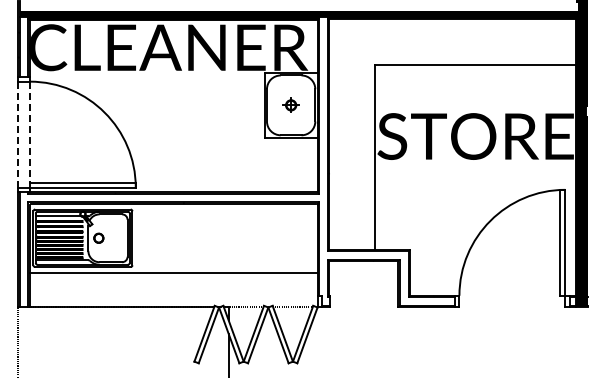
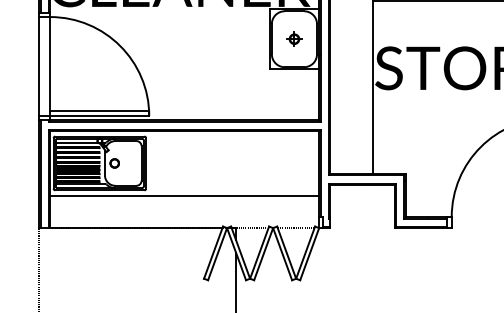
line: (29, 132) -> (49, 64), dashed -> solid
line: (18, 134) -> (39, 66), dashed -> solid

